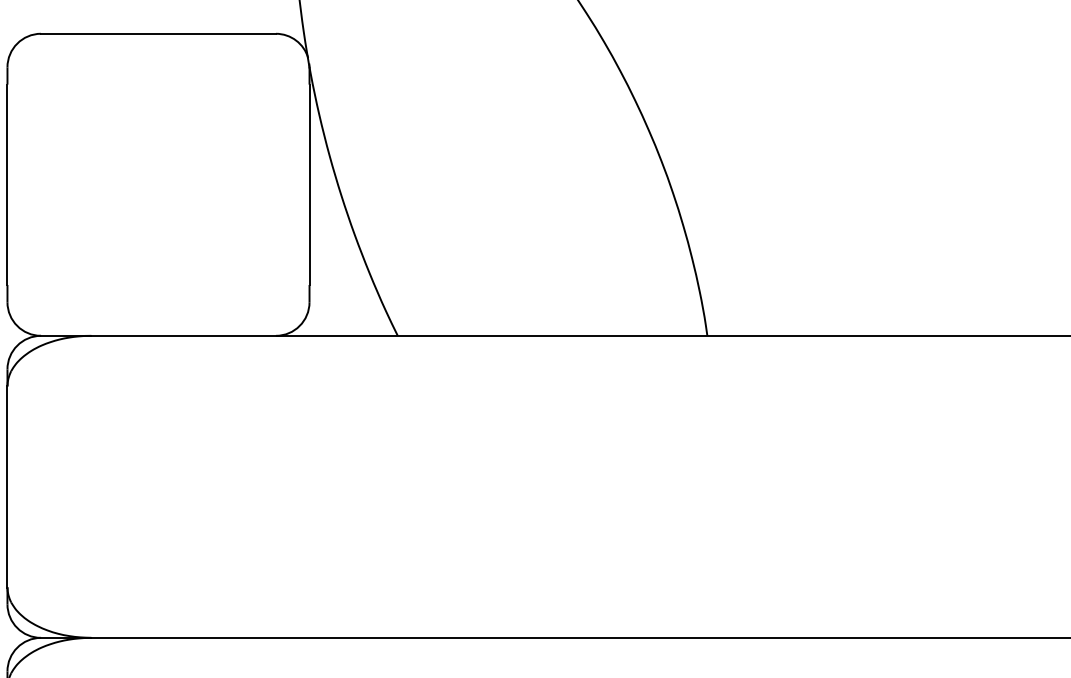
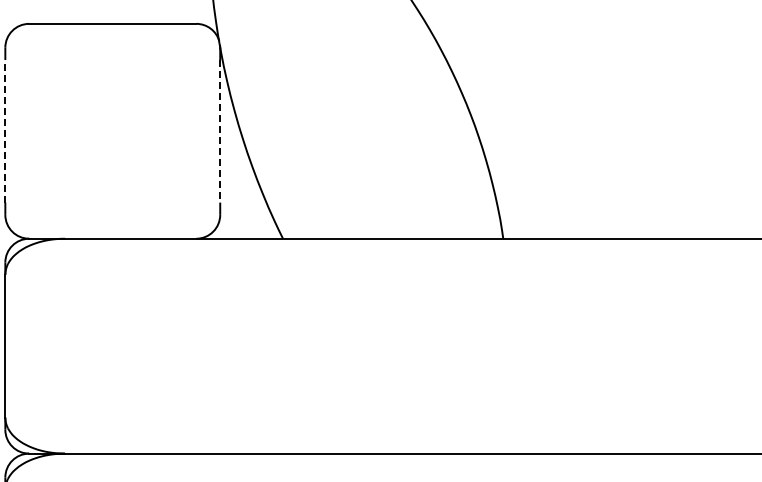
line: (7, 183) -> (5, 130), solid -> dashed
line: (309, 185) -> (220, 131), solid -> dashed

